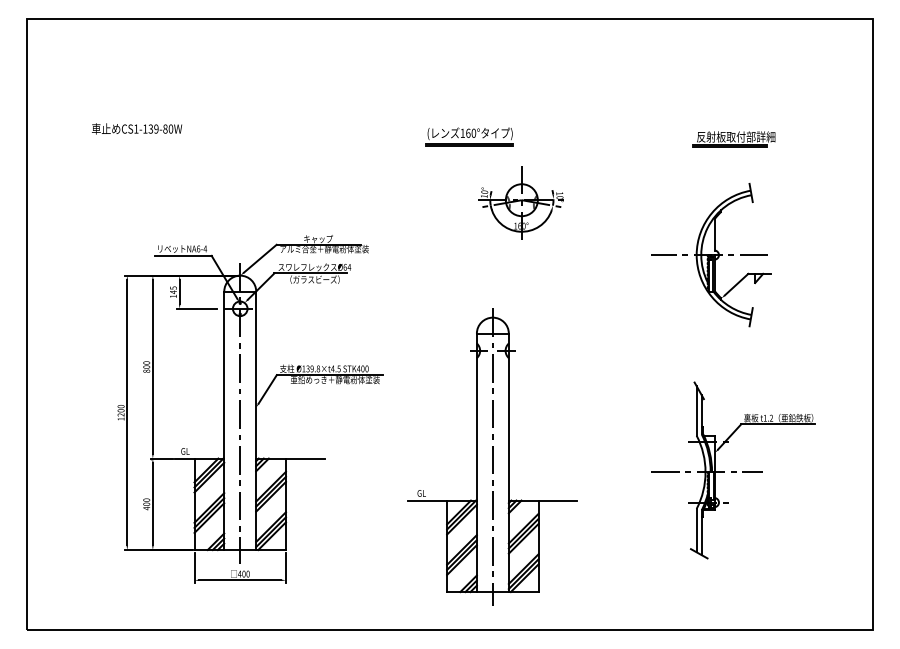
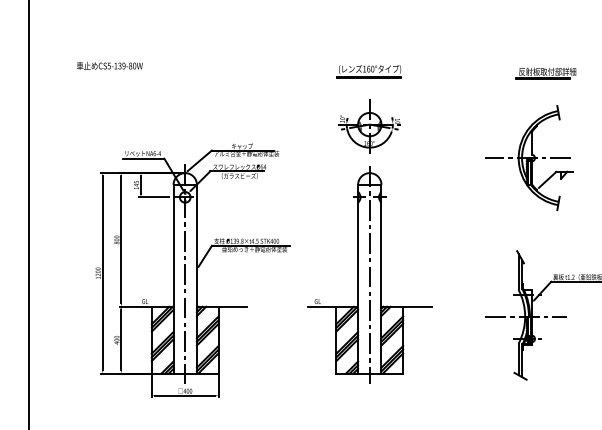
text: (136, 128) -> (109, 65), CS1-139-80W -> CS5-139-80W
part: (469, 136) -> (369, 71), moved
part: (520, 202) -> (368, 126), moved
part: (492, 456) -> (369, 274), moved

